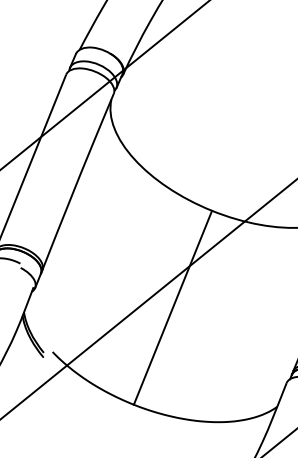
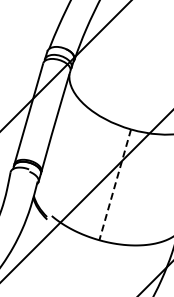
line: (173, 307) -> (115, 184), solid -> dashed

